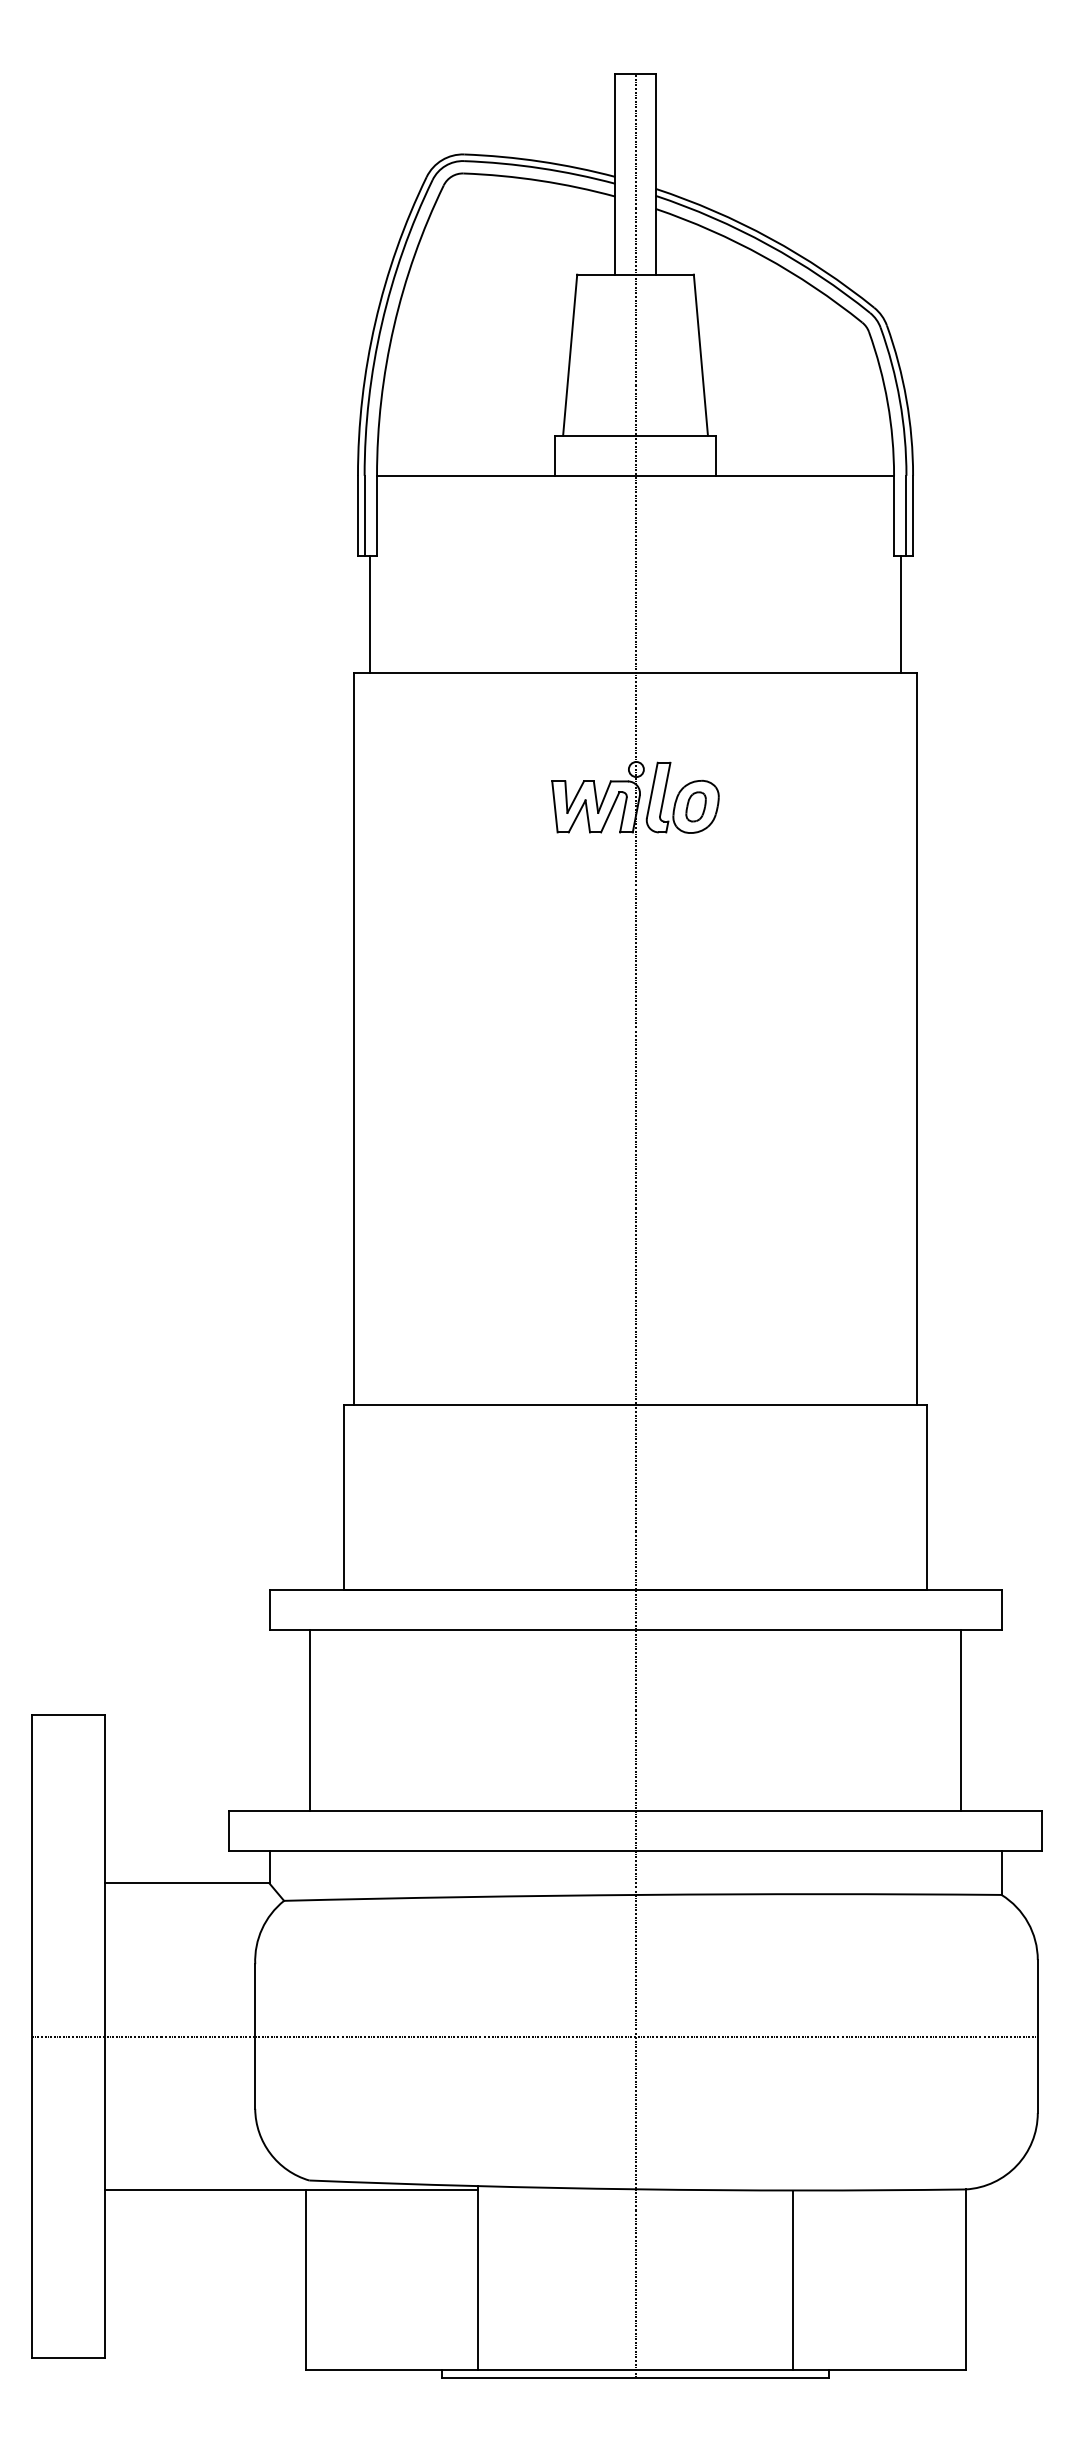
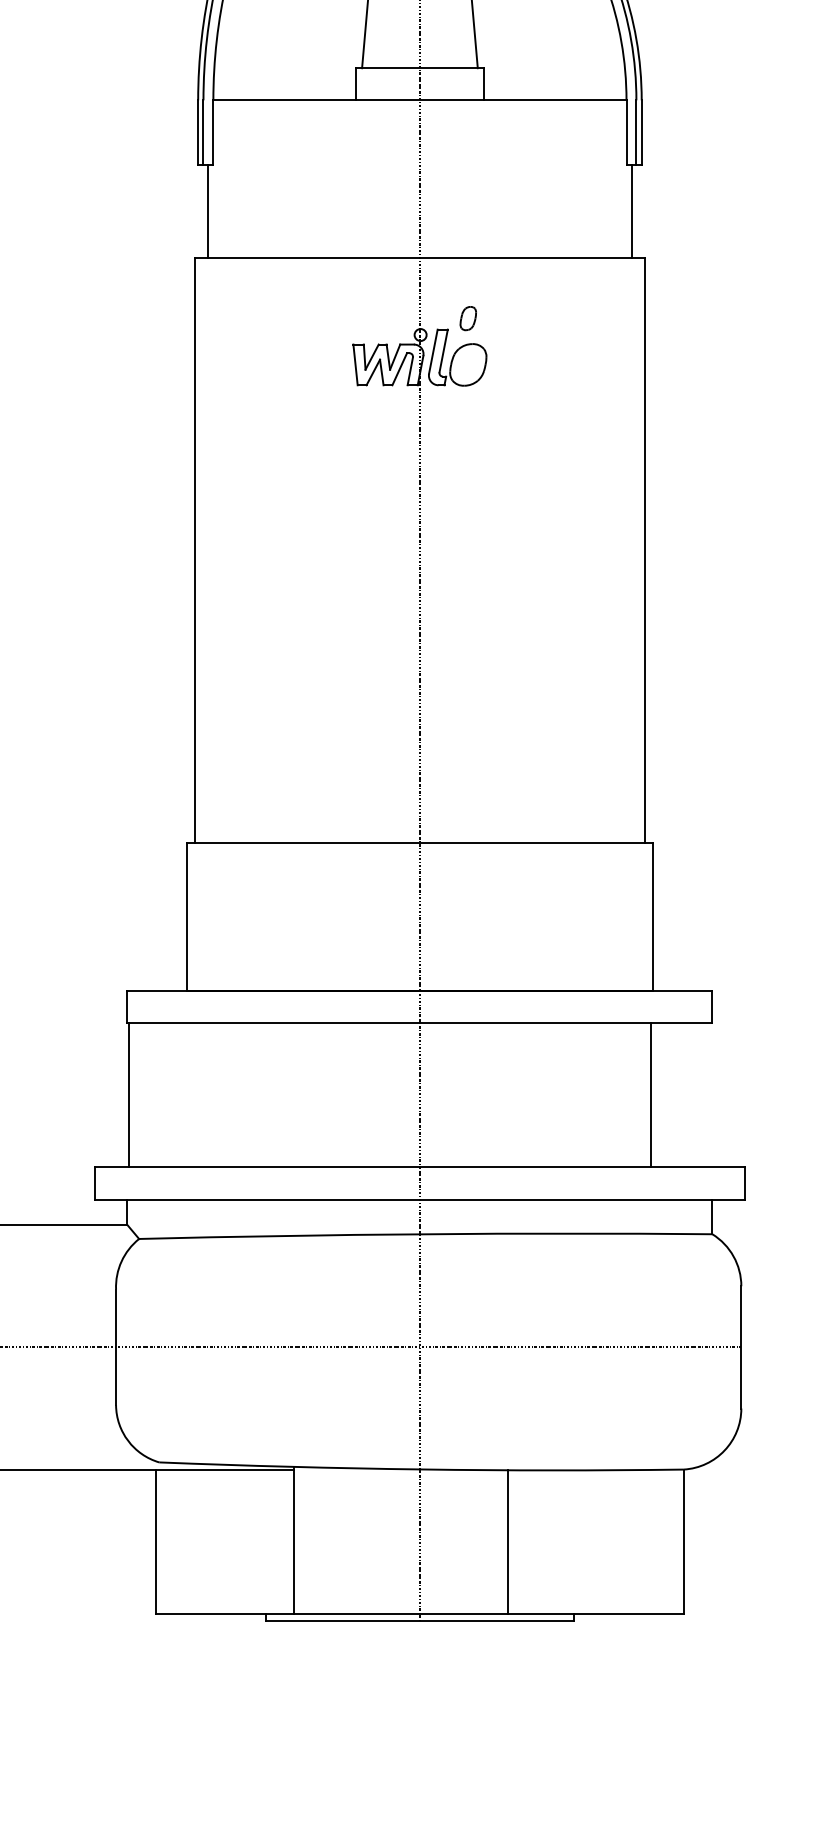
part: (695, 806) -> (467, 318), moved
line: (309, 1720) -> (129, 1094), moved
line: (961, 1720) -> (650, 1094), moved
line: (793, 2280) -> (508, 1542), moved

